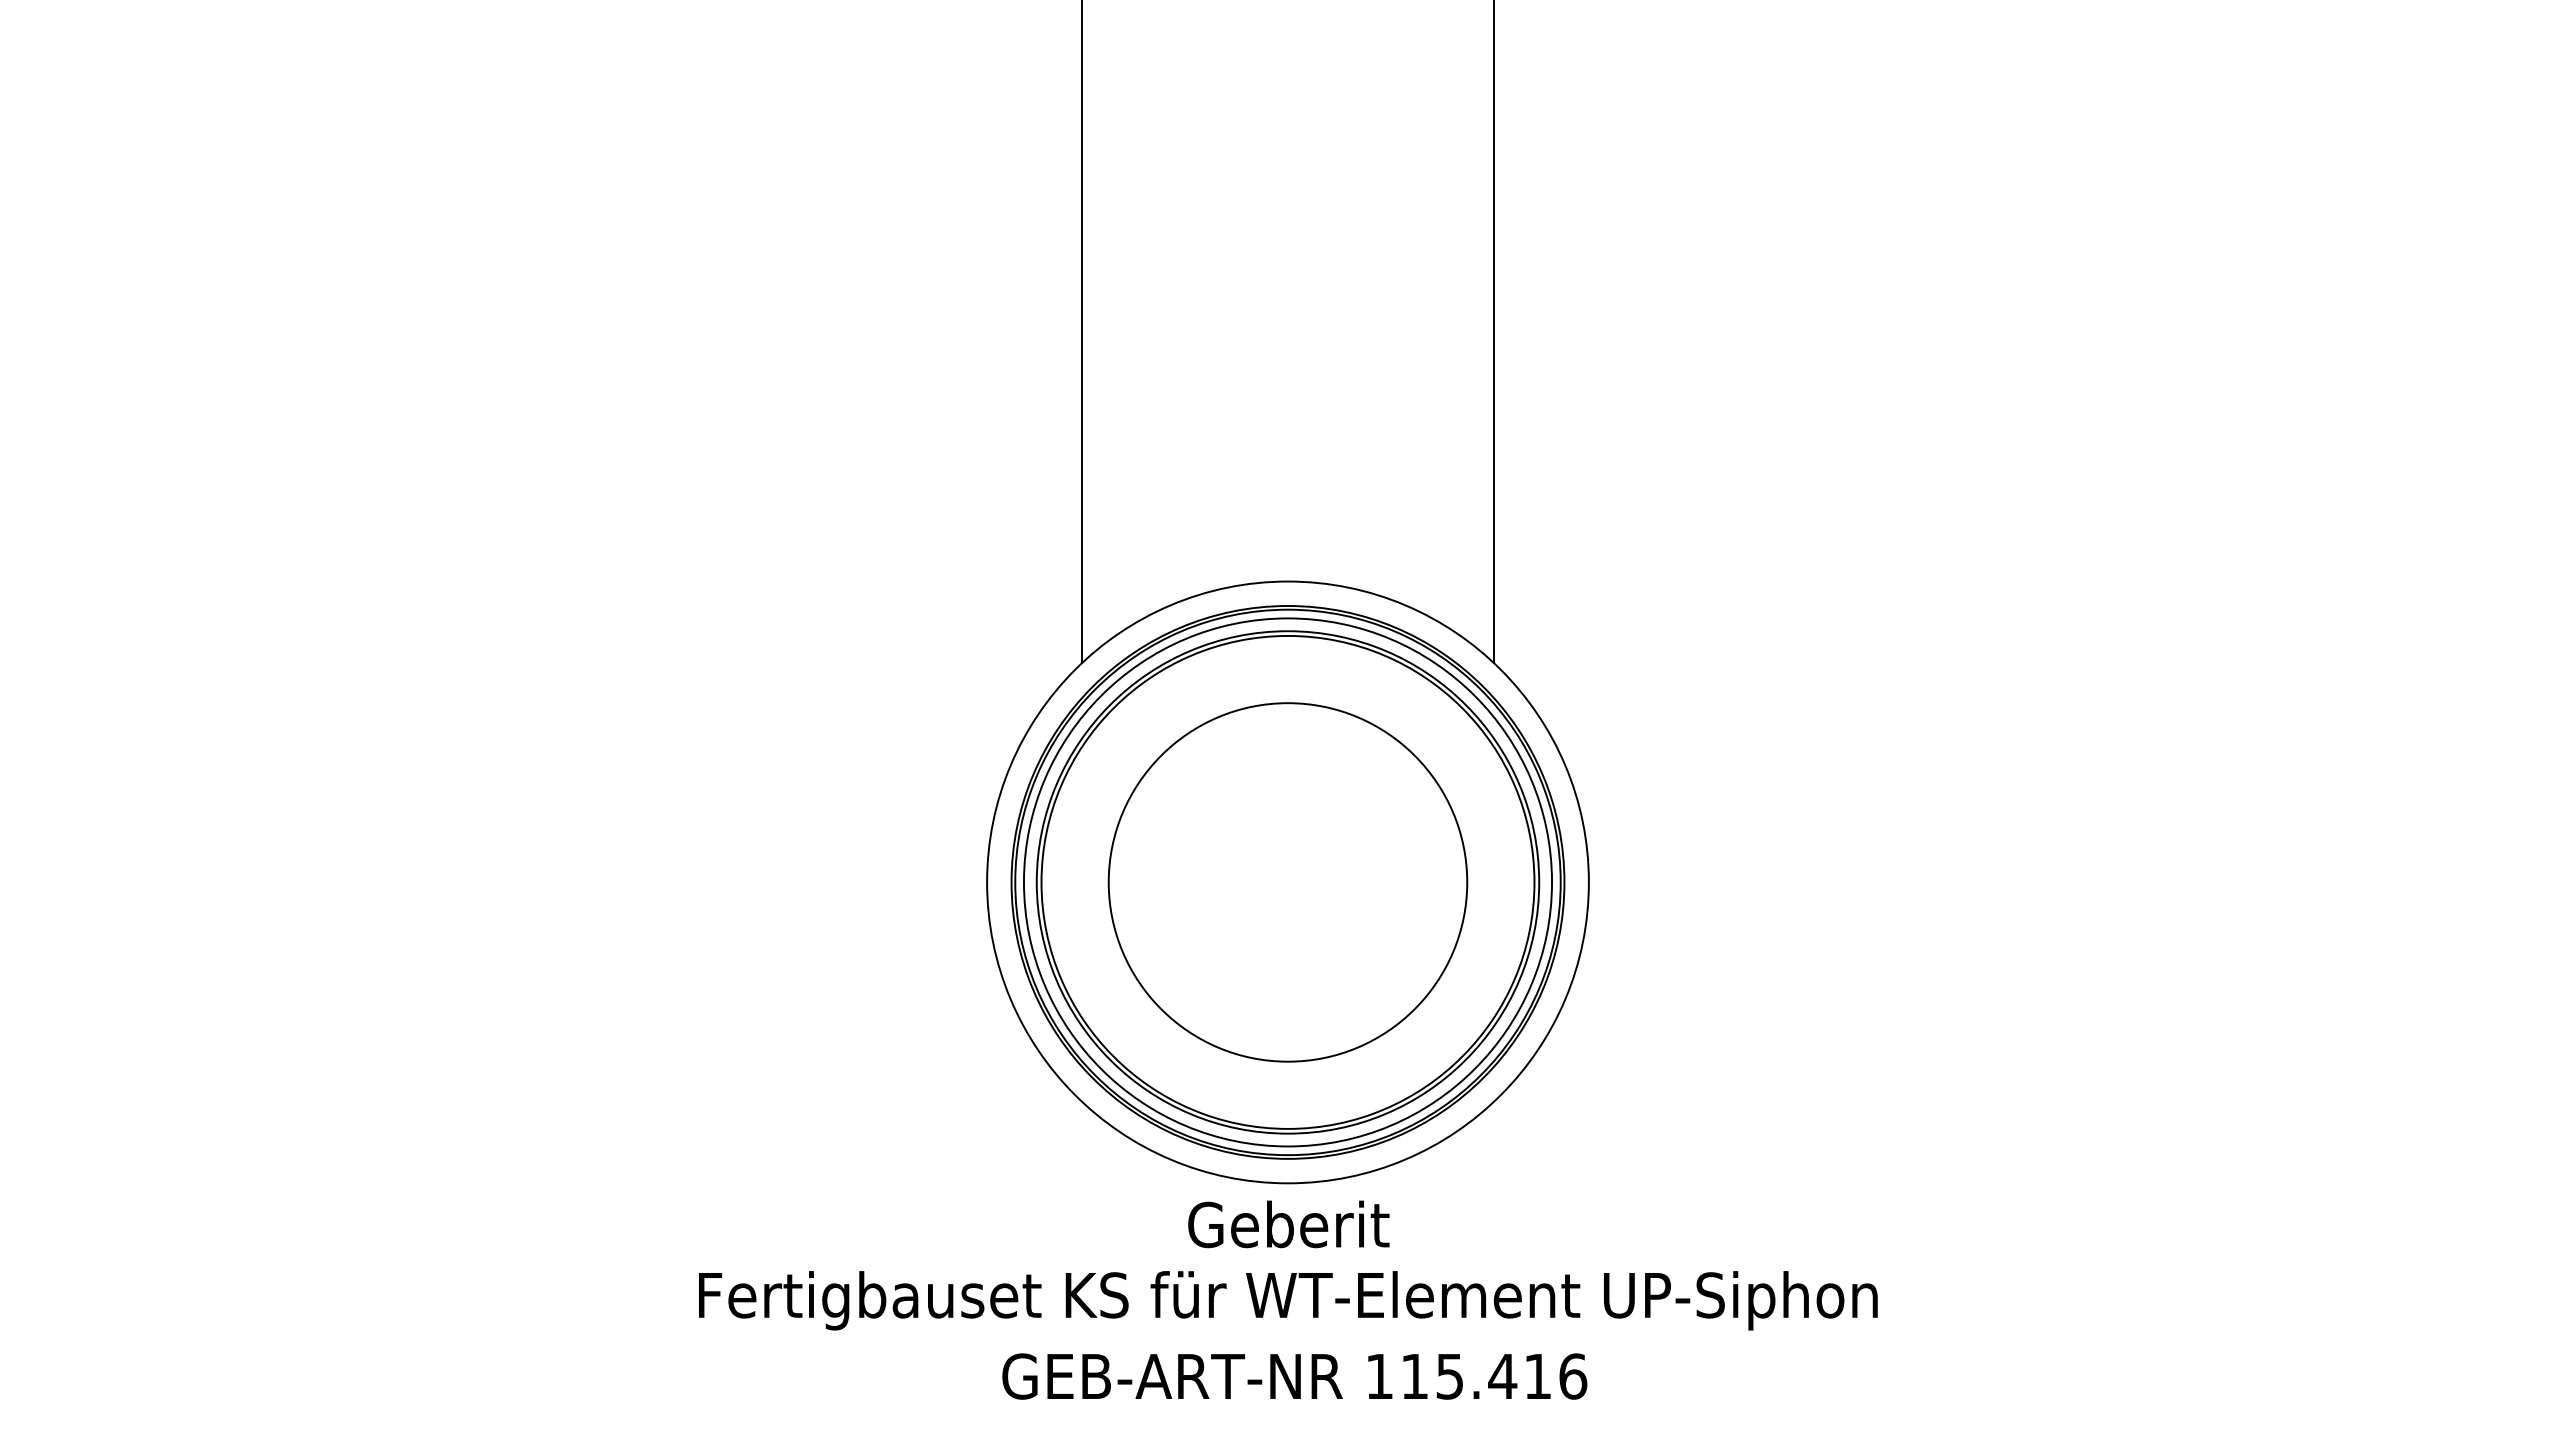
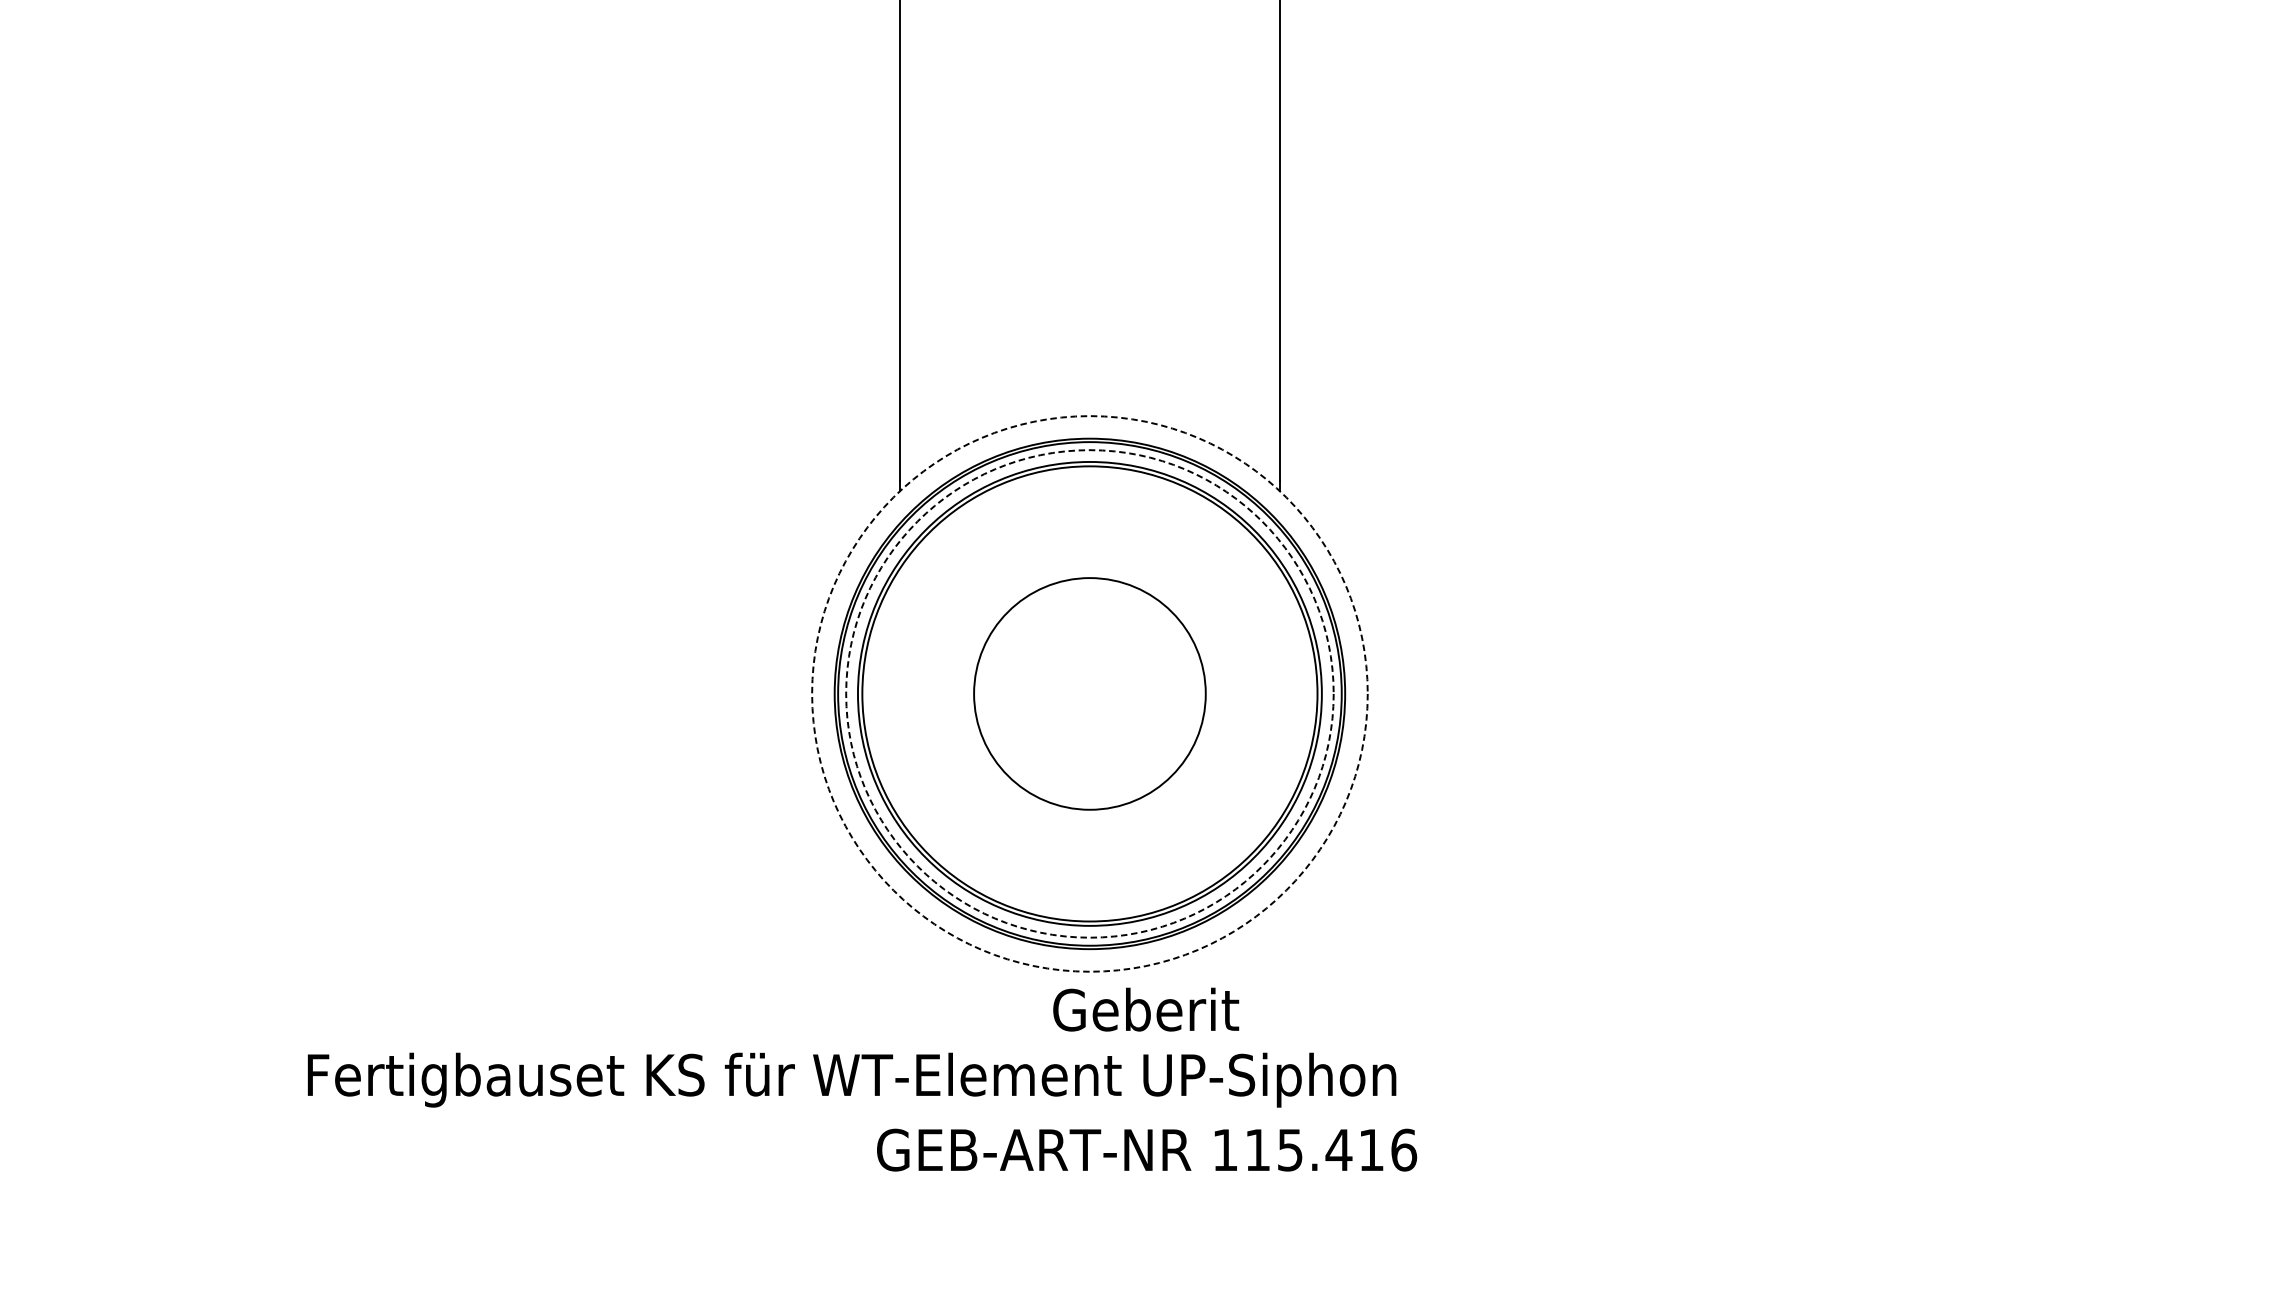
circle: (1287, 882) -> (1089, 693), size x0.7
circle: (1287, 882) -> (1089, 693), solid -> dashed
circle: (1287, 882) -> (1089, 693), solid -> dashed
text: (1288, 1224) -> (1145, 1009), moved
text: (1288, 1300) -> (852, 1079), moved
text: (1294, 1376) -> (1146, 1150), moved

